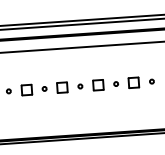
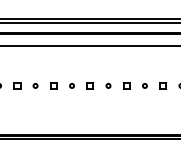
part: (134, 82) -> (163, 85), size x0.62
part: (98, 84) -> (126, 85), size x0.62
part: (62, 87) -> (90, 85), size x0.62
part: (26, 89) -> (53, 85), size x0.62

